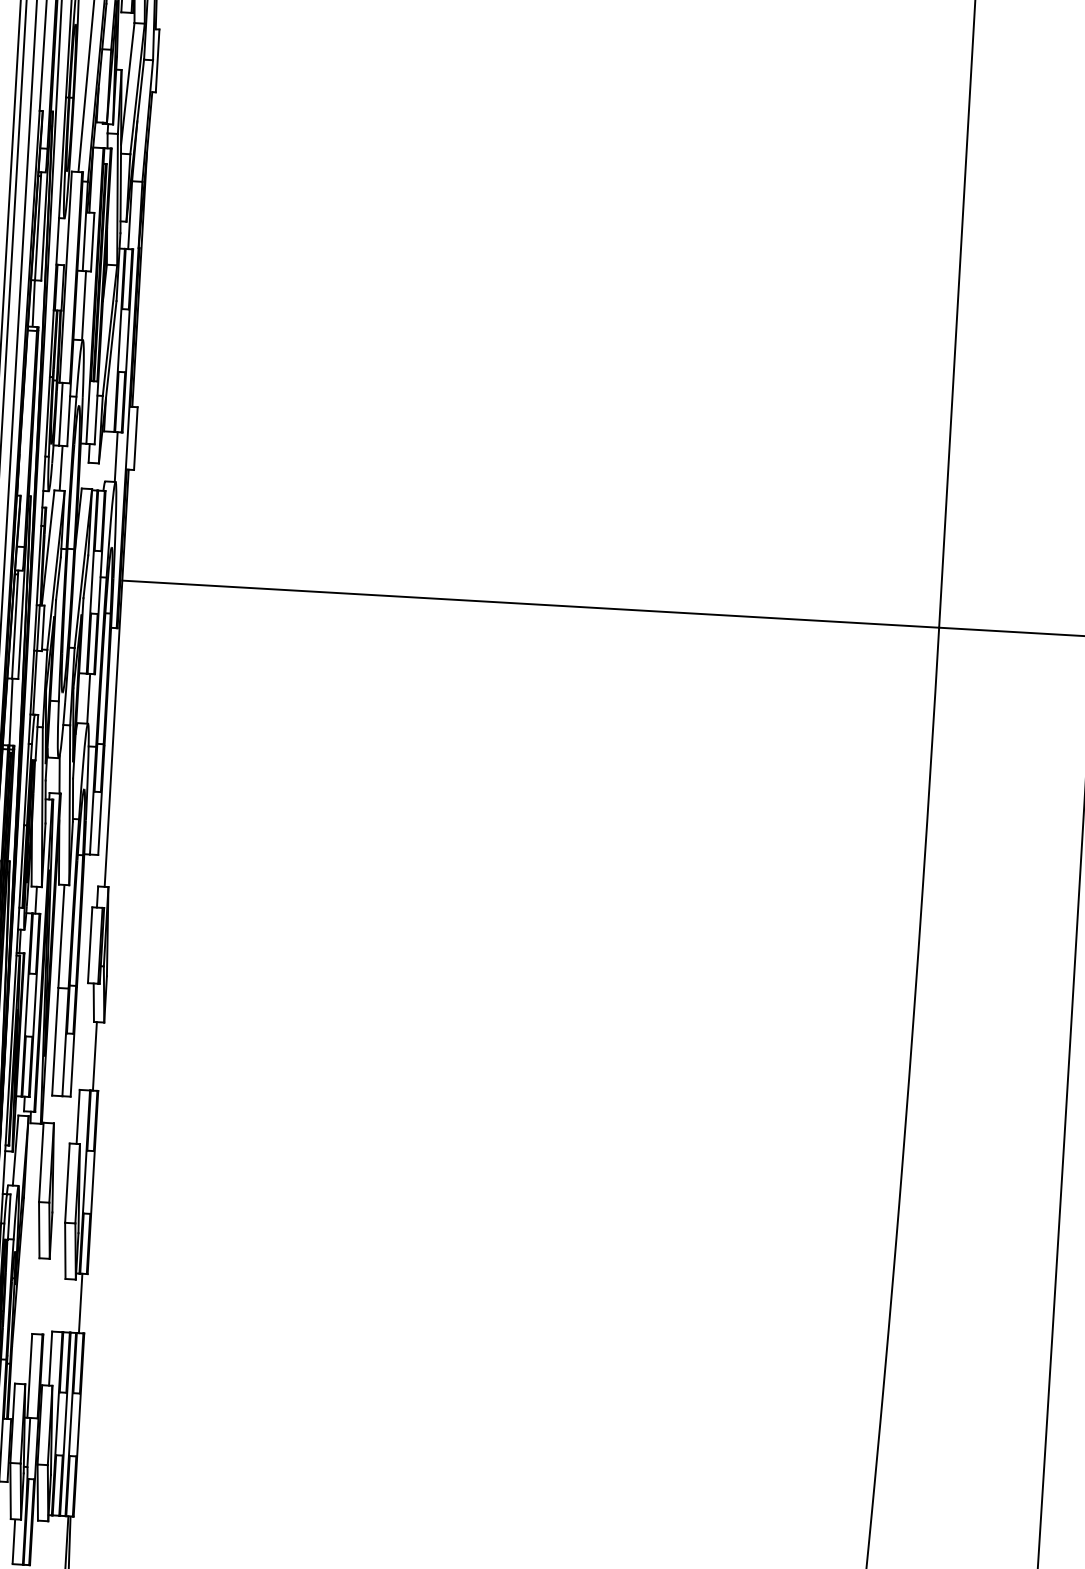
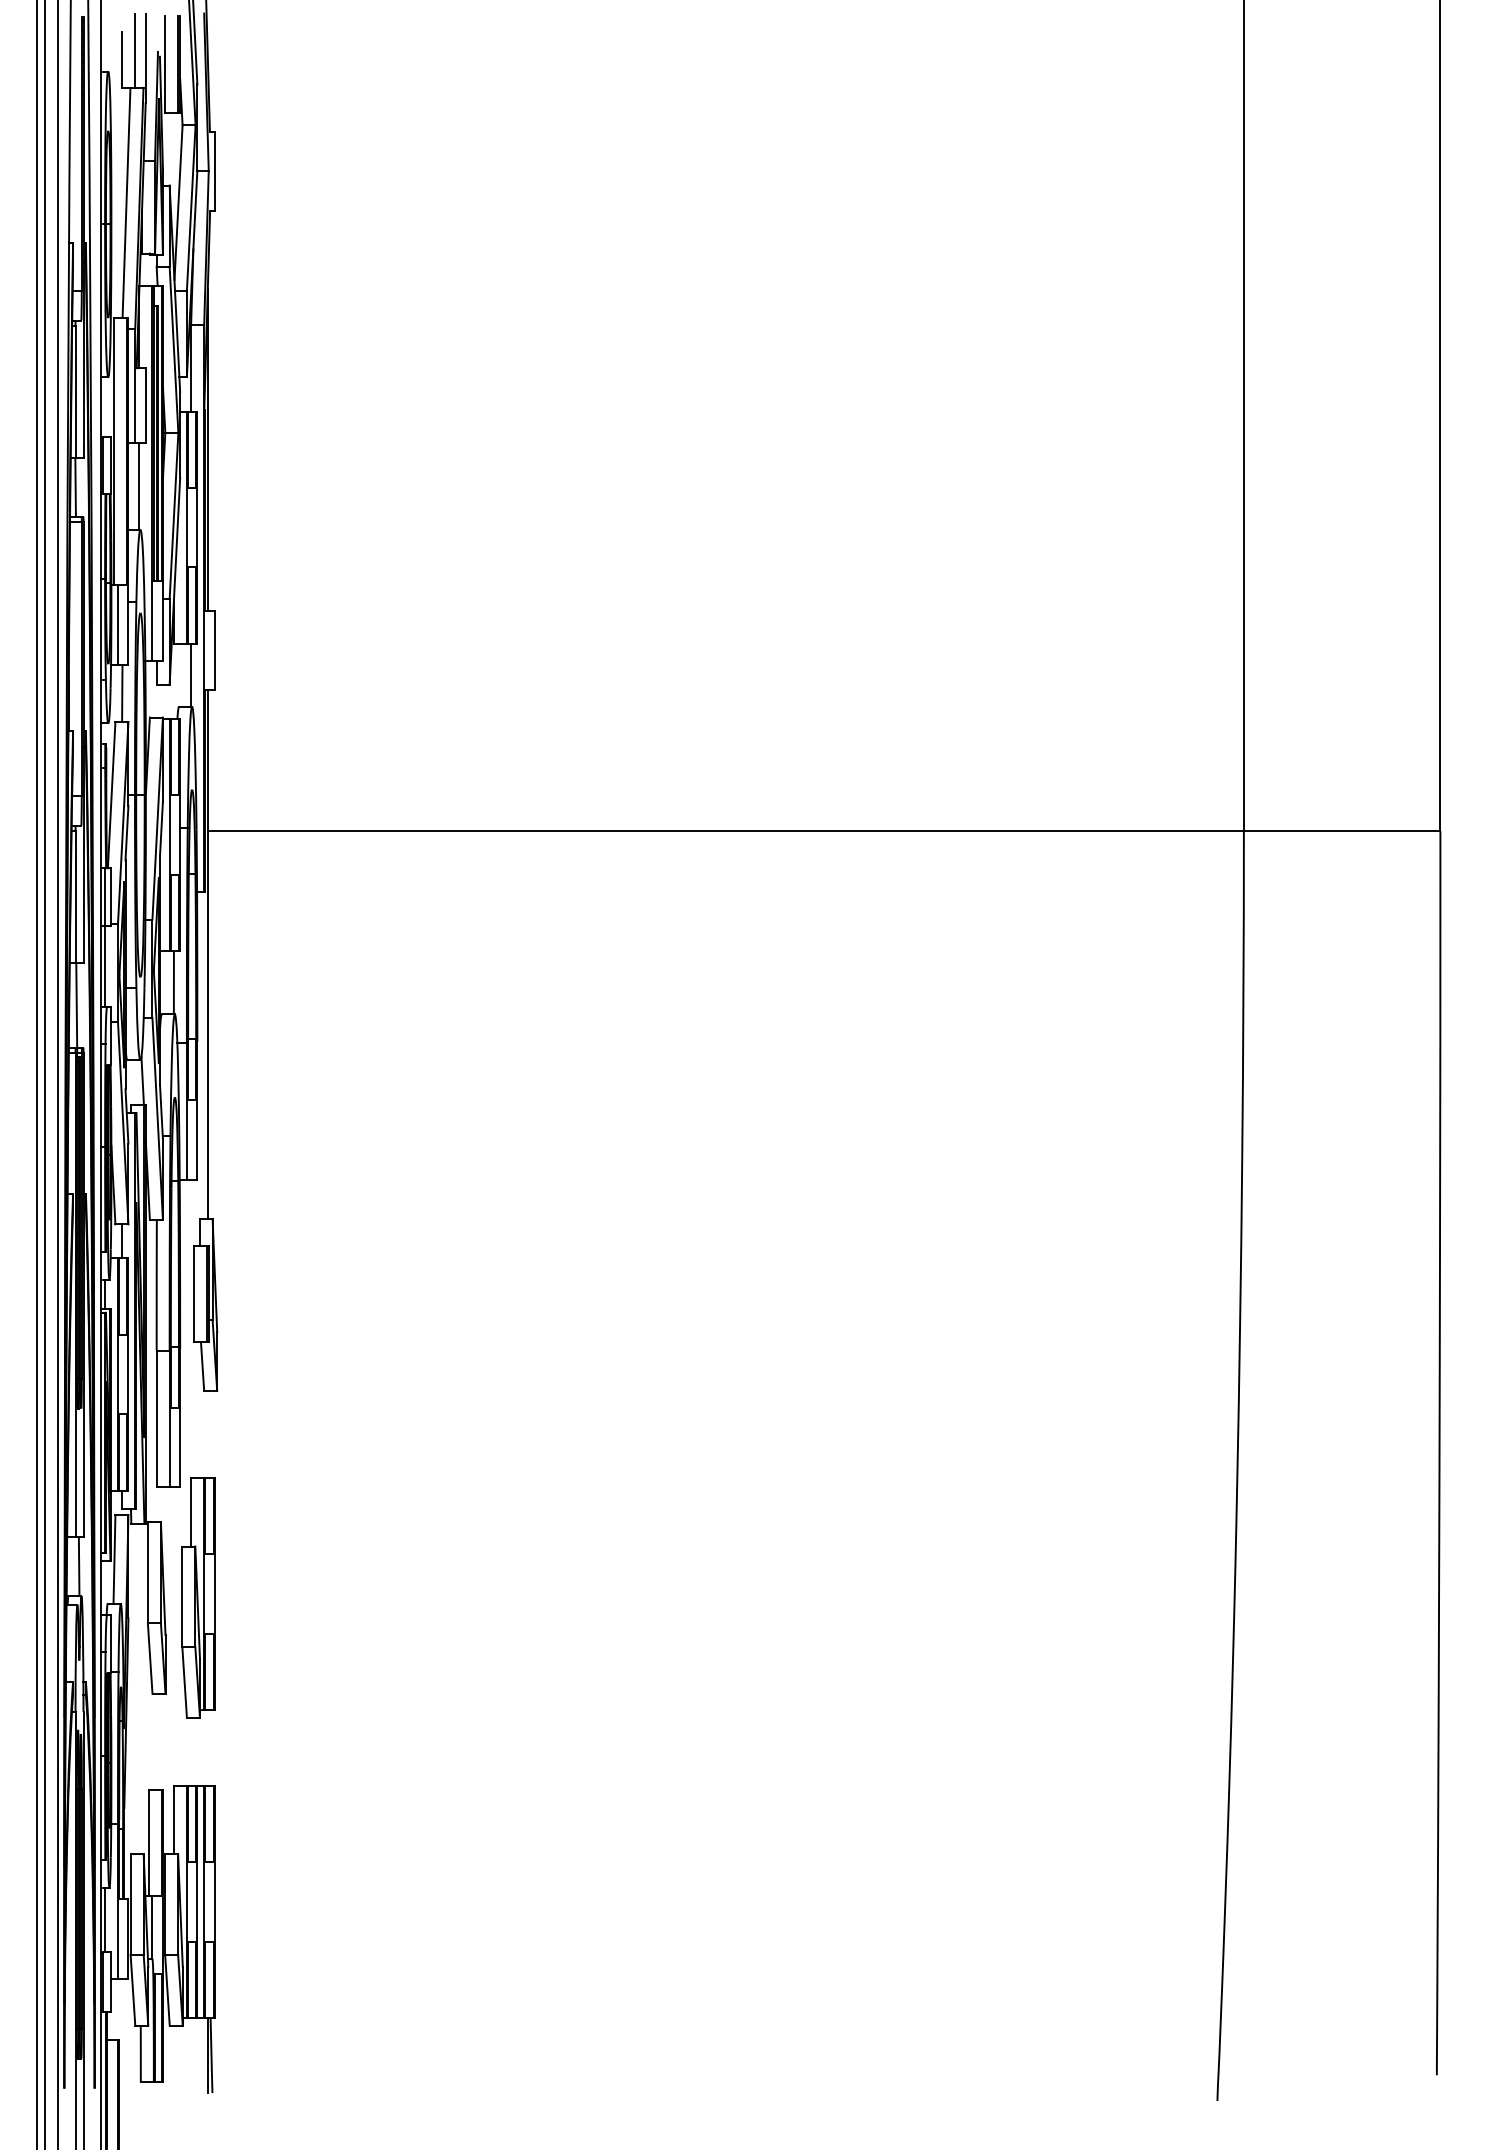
line: (94, 1056) -> (207, 1434), removed
line: (80, 1303) -> (207, 1747), removed

